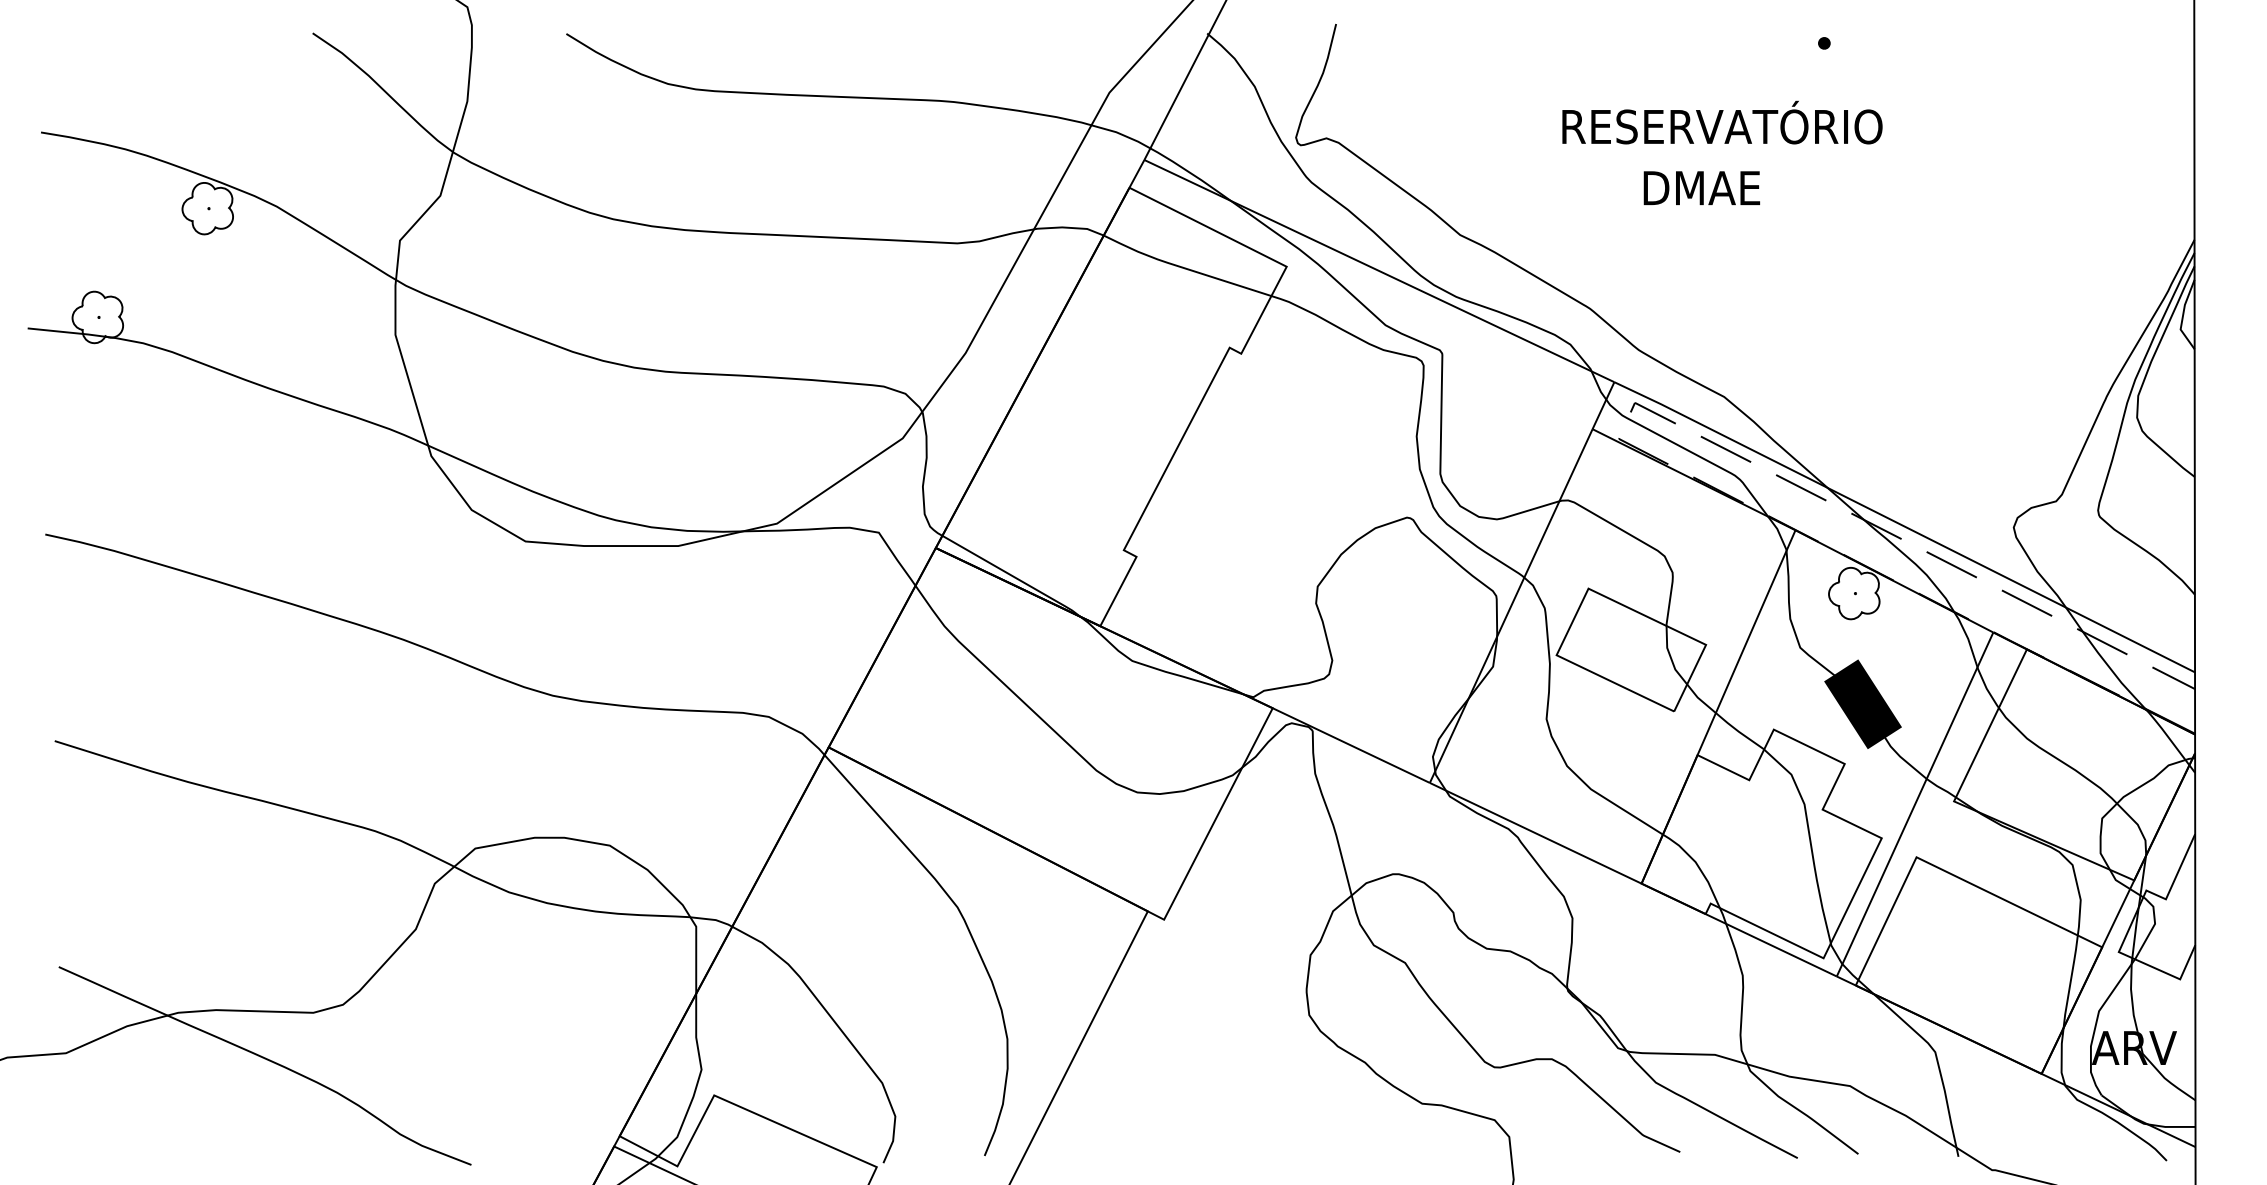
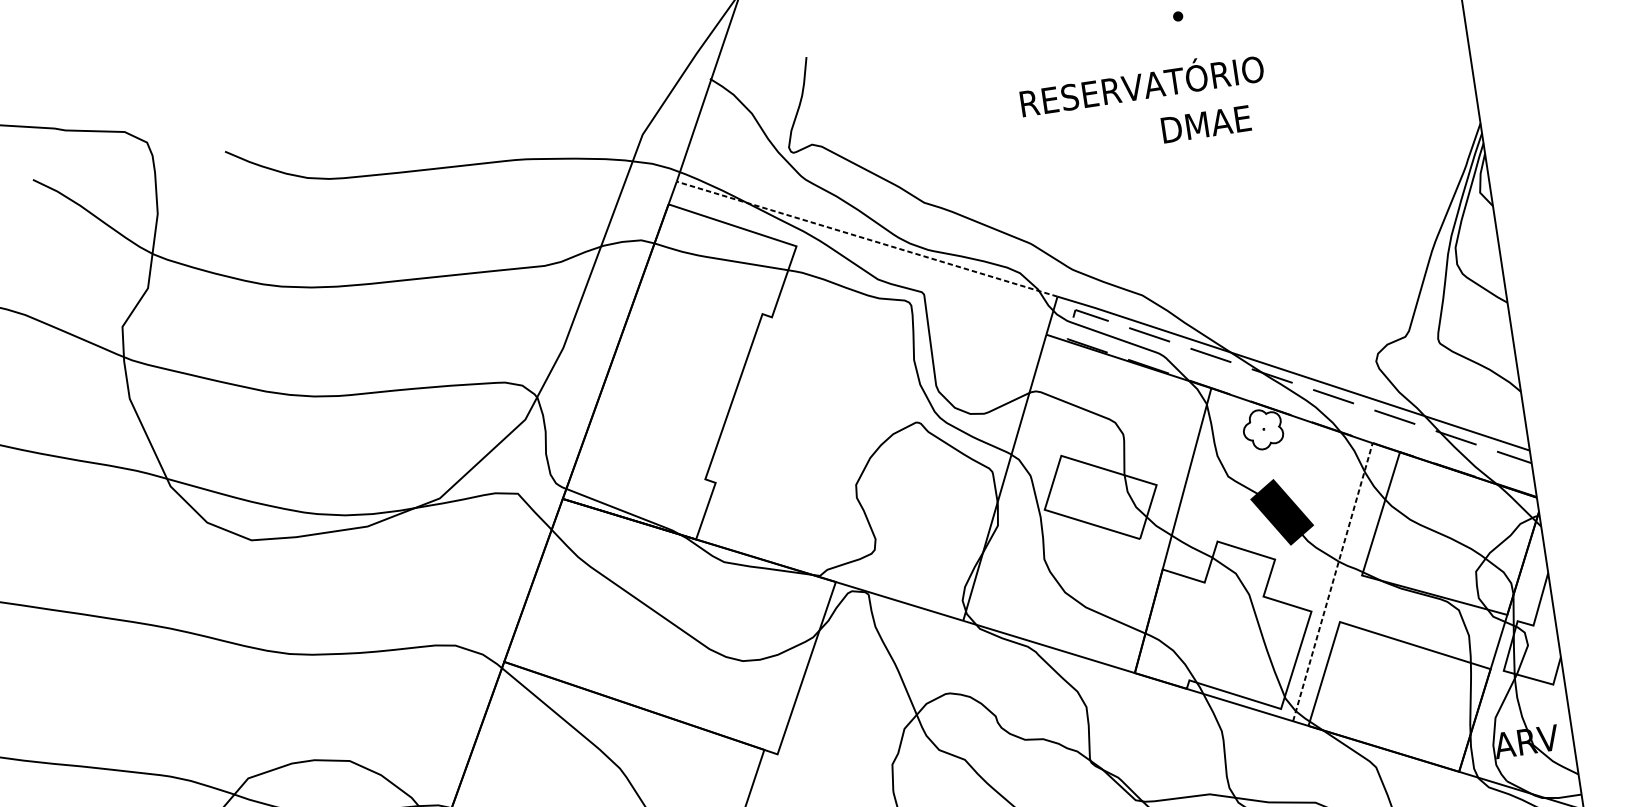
text: (1722, 122) -> (1141, 83), moved
text: (1701, 187) -> (1205, 123), moved
line: (1379, 271) -> (867, 239), solid -> dashed
line: (1915, 804) -> (1333, 582), solid -> dashed

